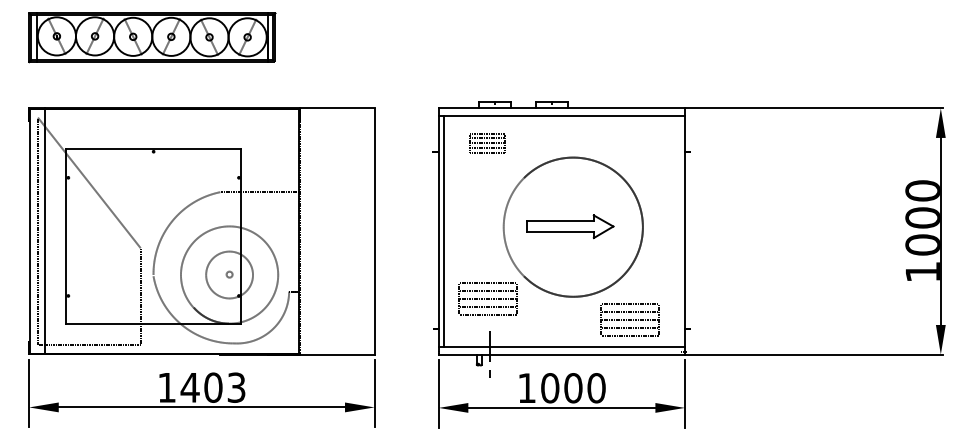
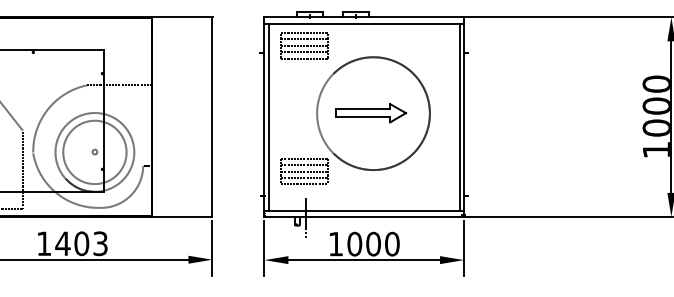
part: (487, 142) -> (303, 45), size x1.67
line: (679, 231) -> (459, 117), added
circle: (229, 274) -> (94, 151), size x1.67
part: (629, 319) -> (419, 188), removed

